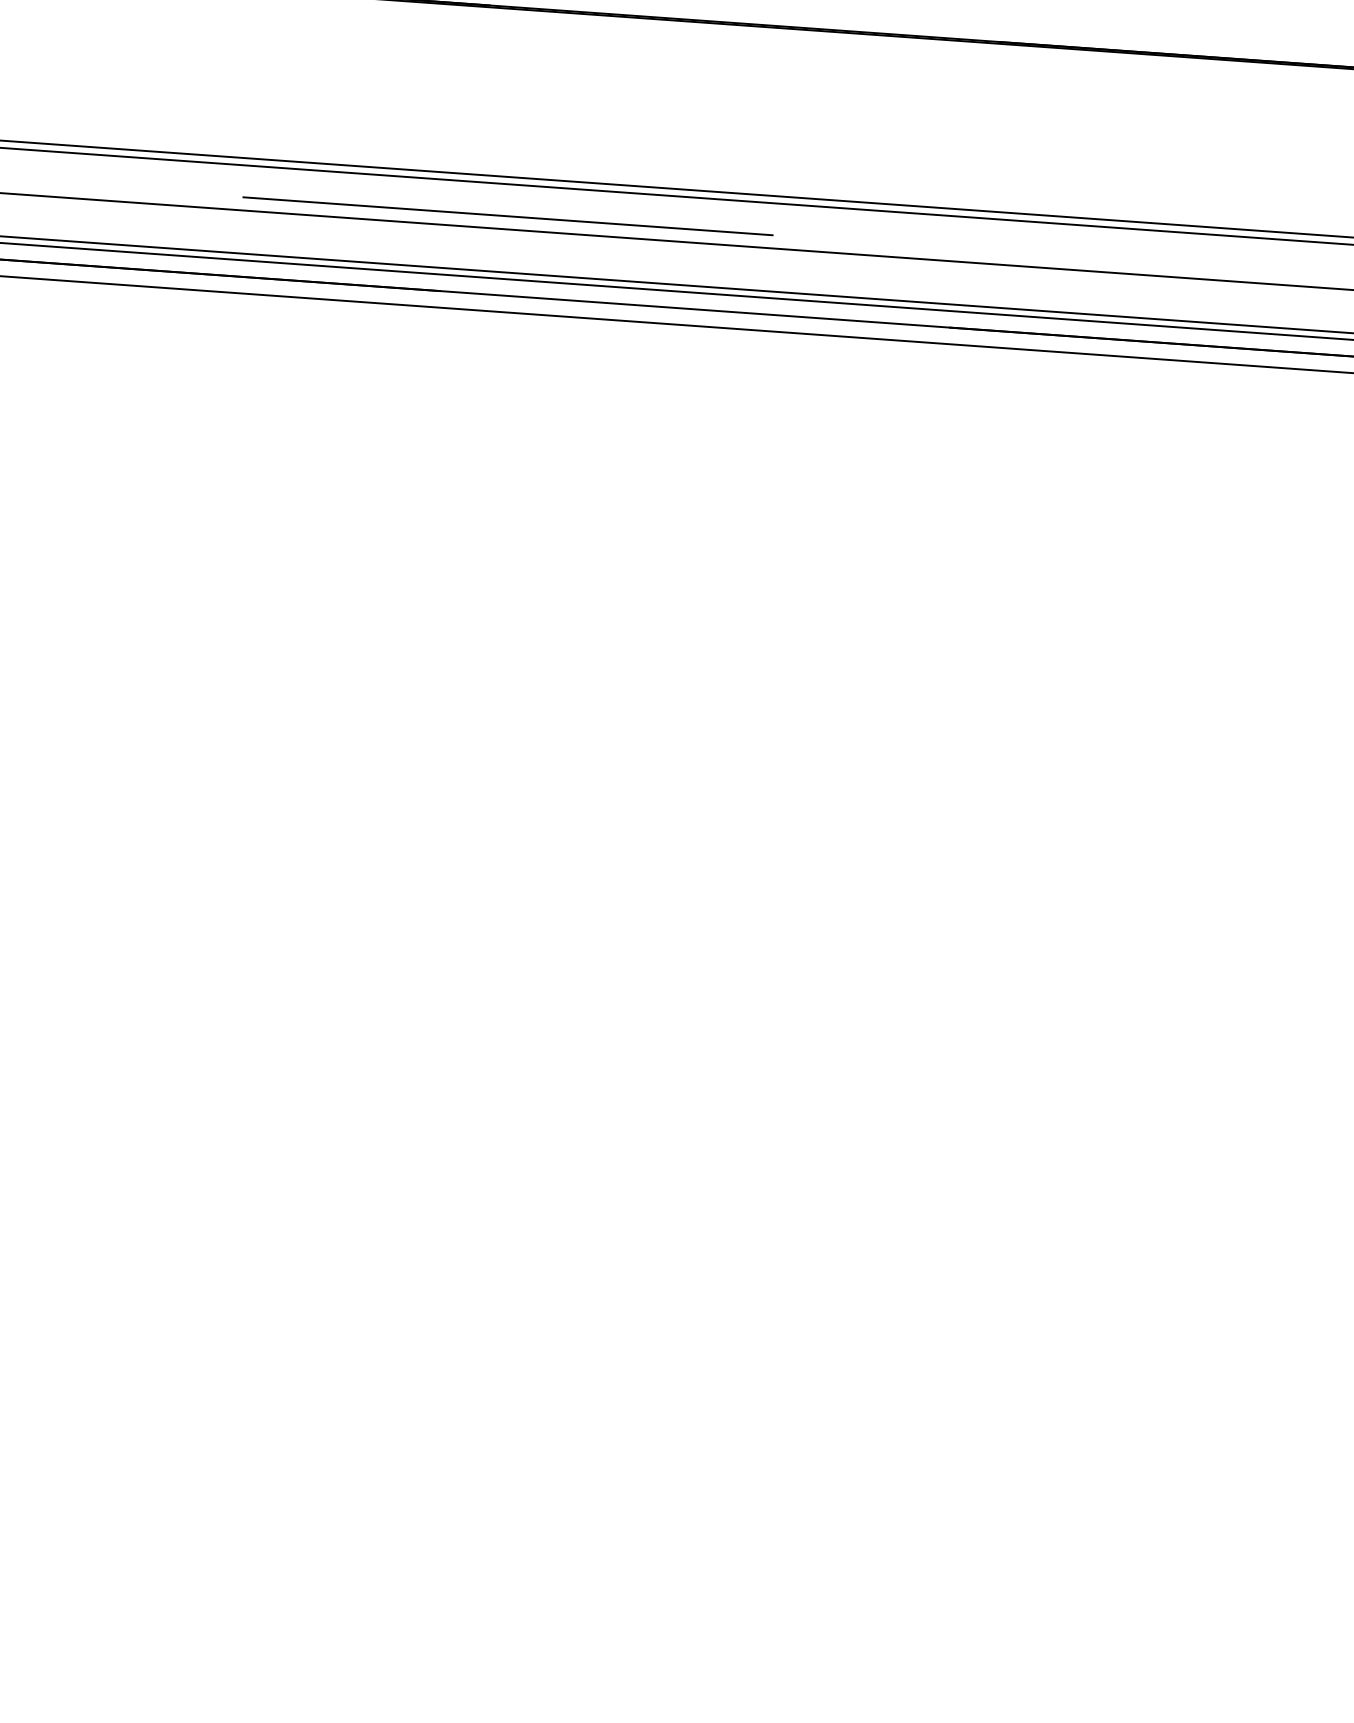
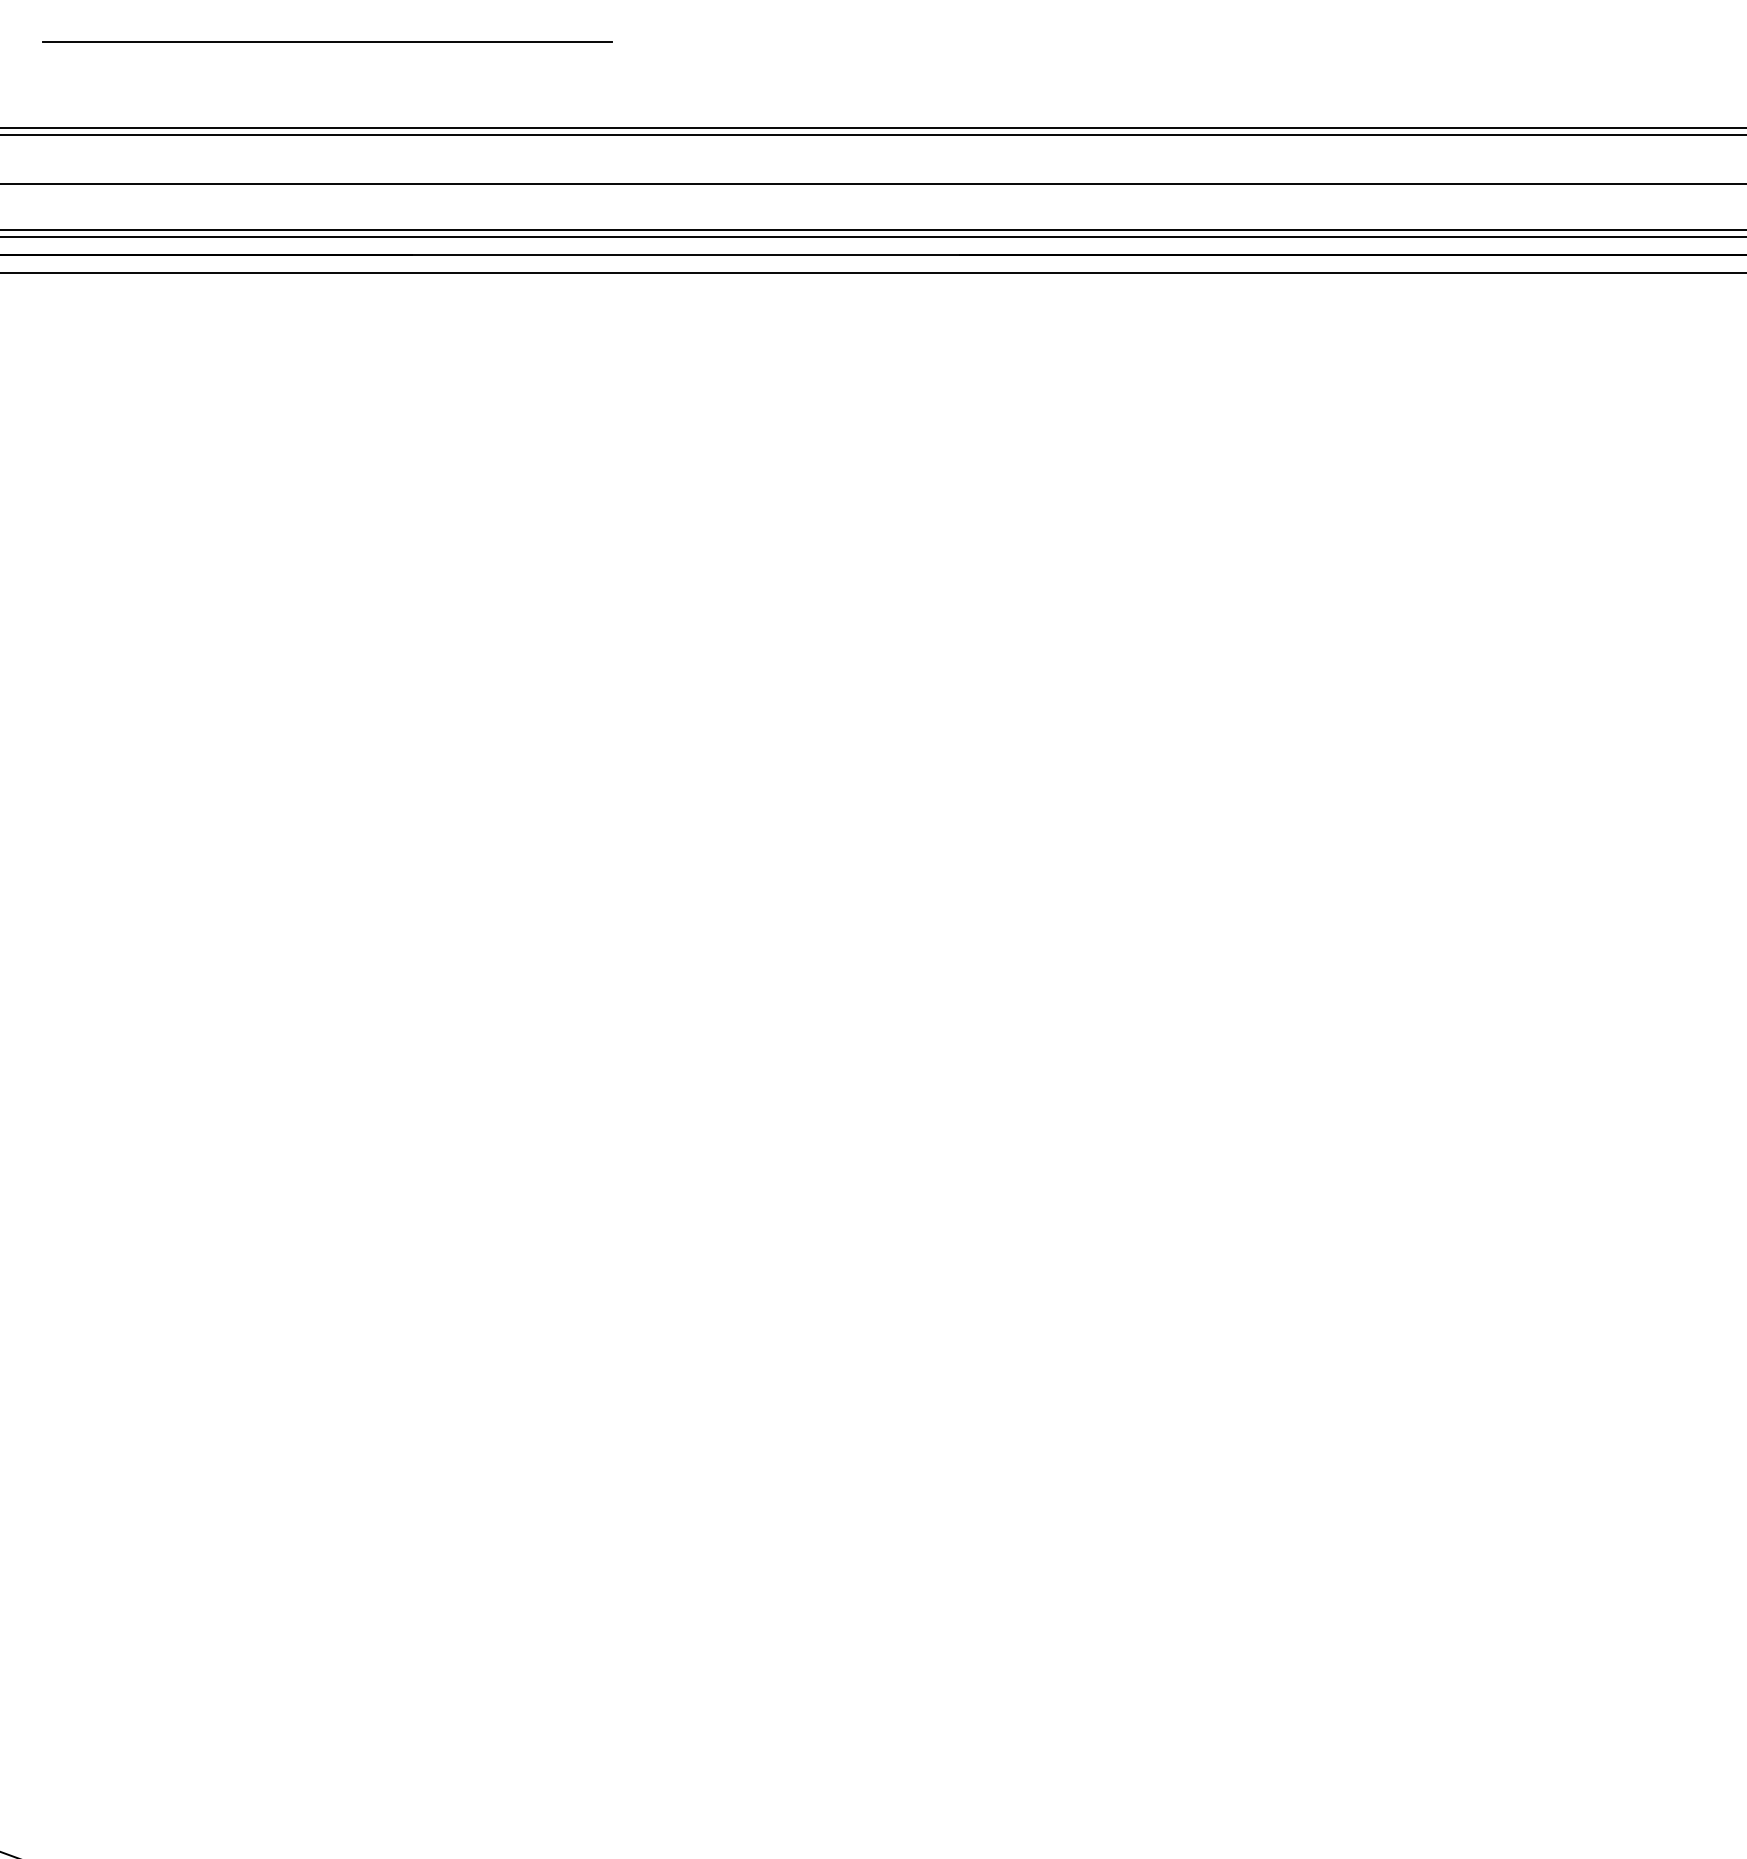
line: (508, 216) -> (327, 41), moved

